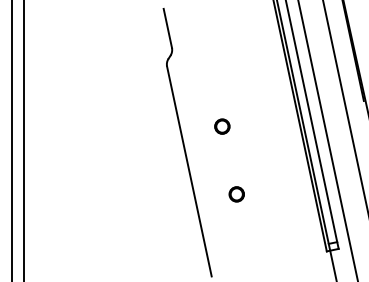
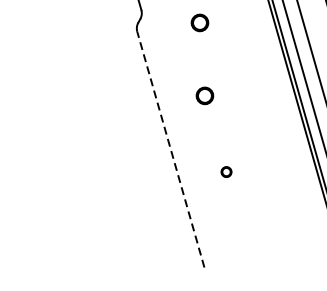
circle: (222, 62) -> (200, 22), added
line: (189, 171) -> (170, 149), solid -> dashed
circle: (236, 194) -> (226, 172), size x0.6

